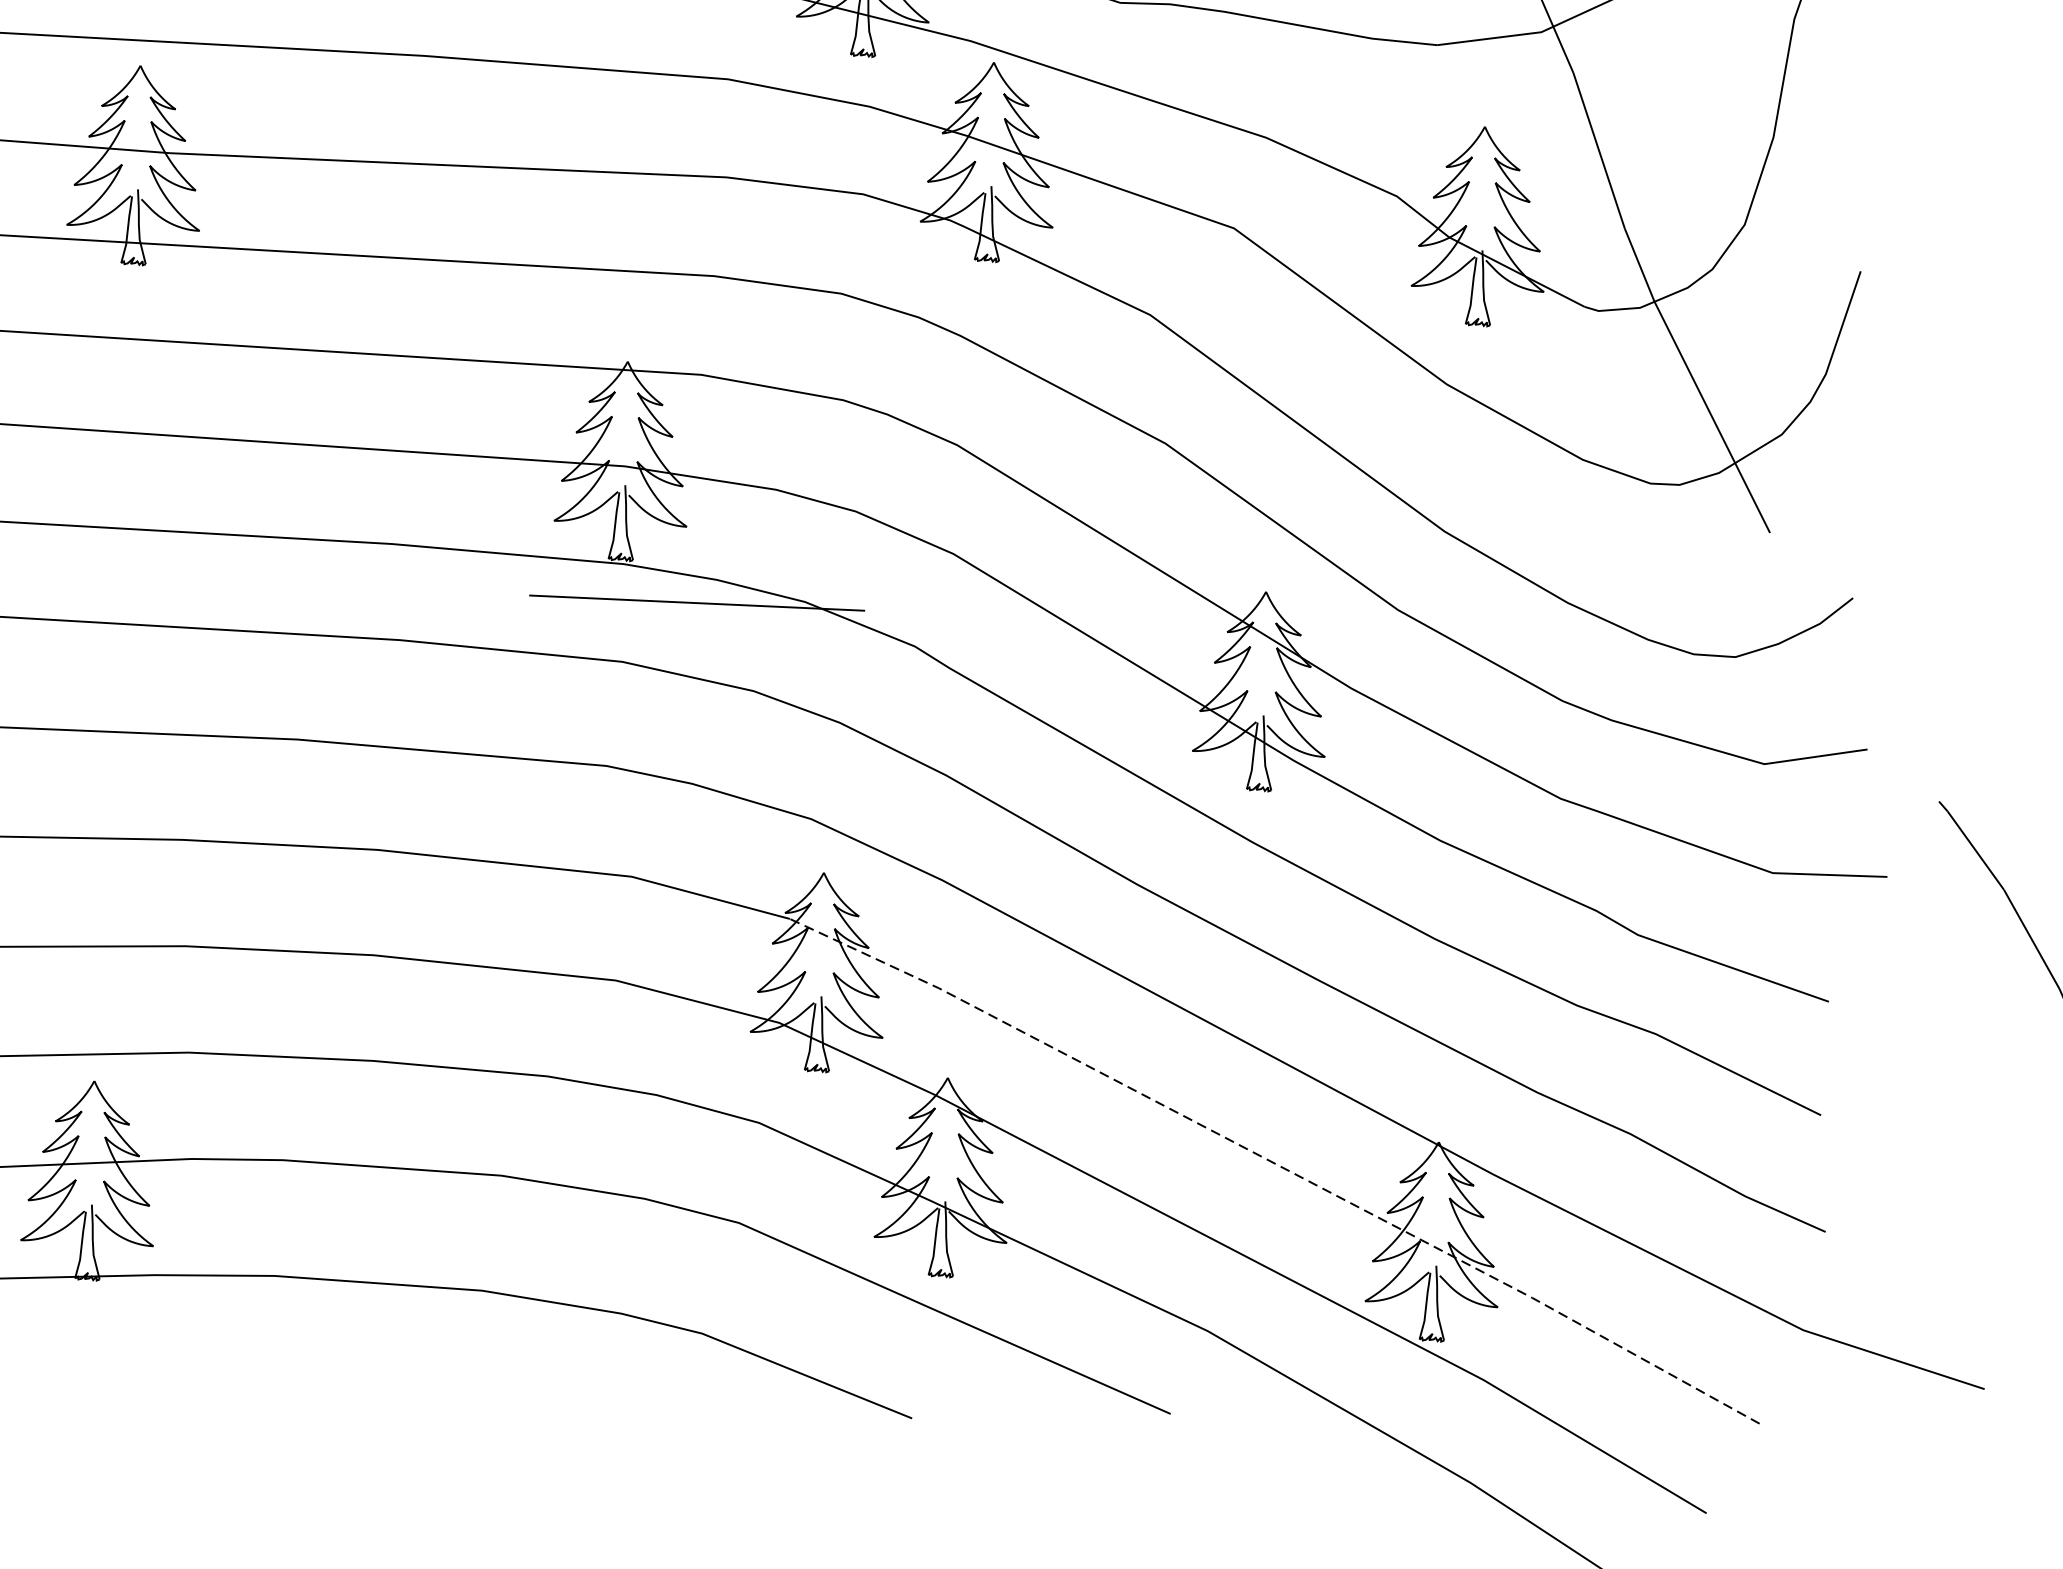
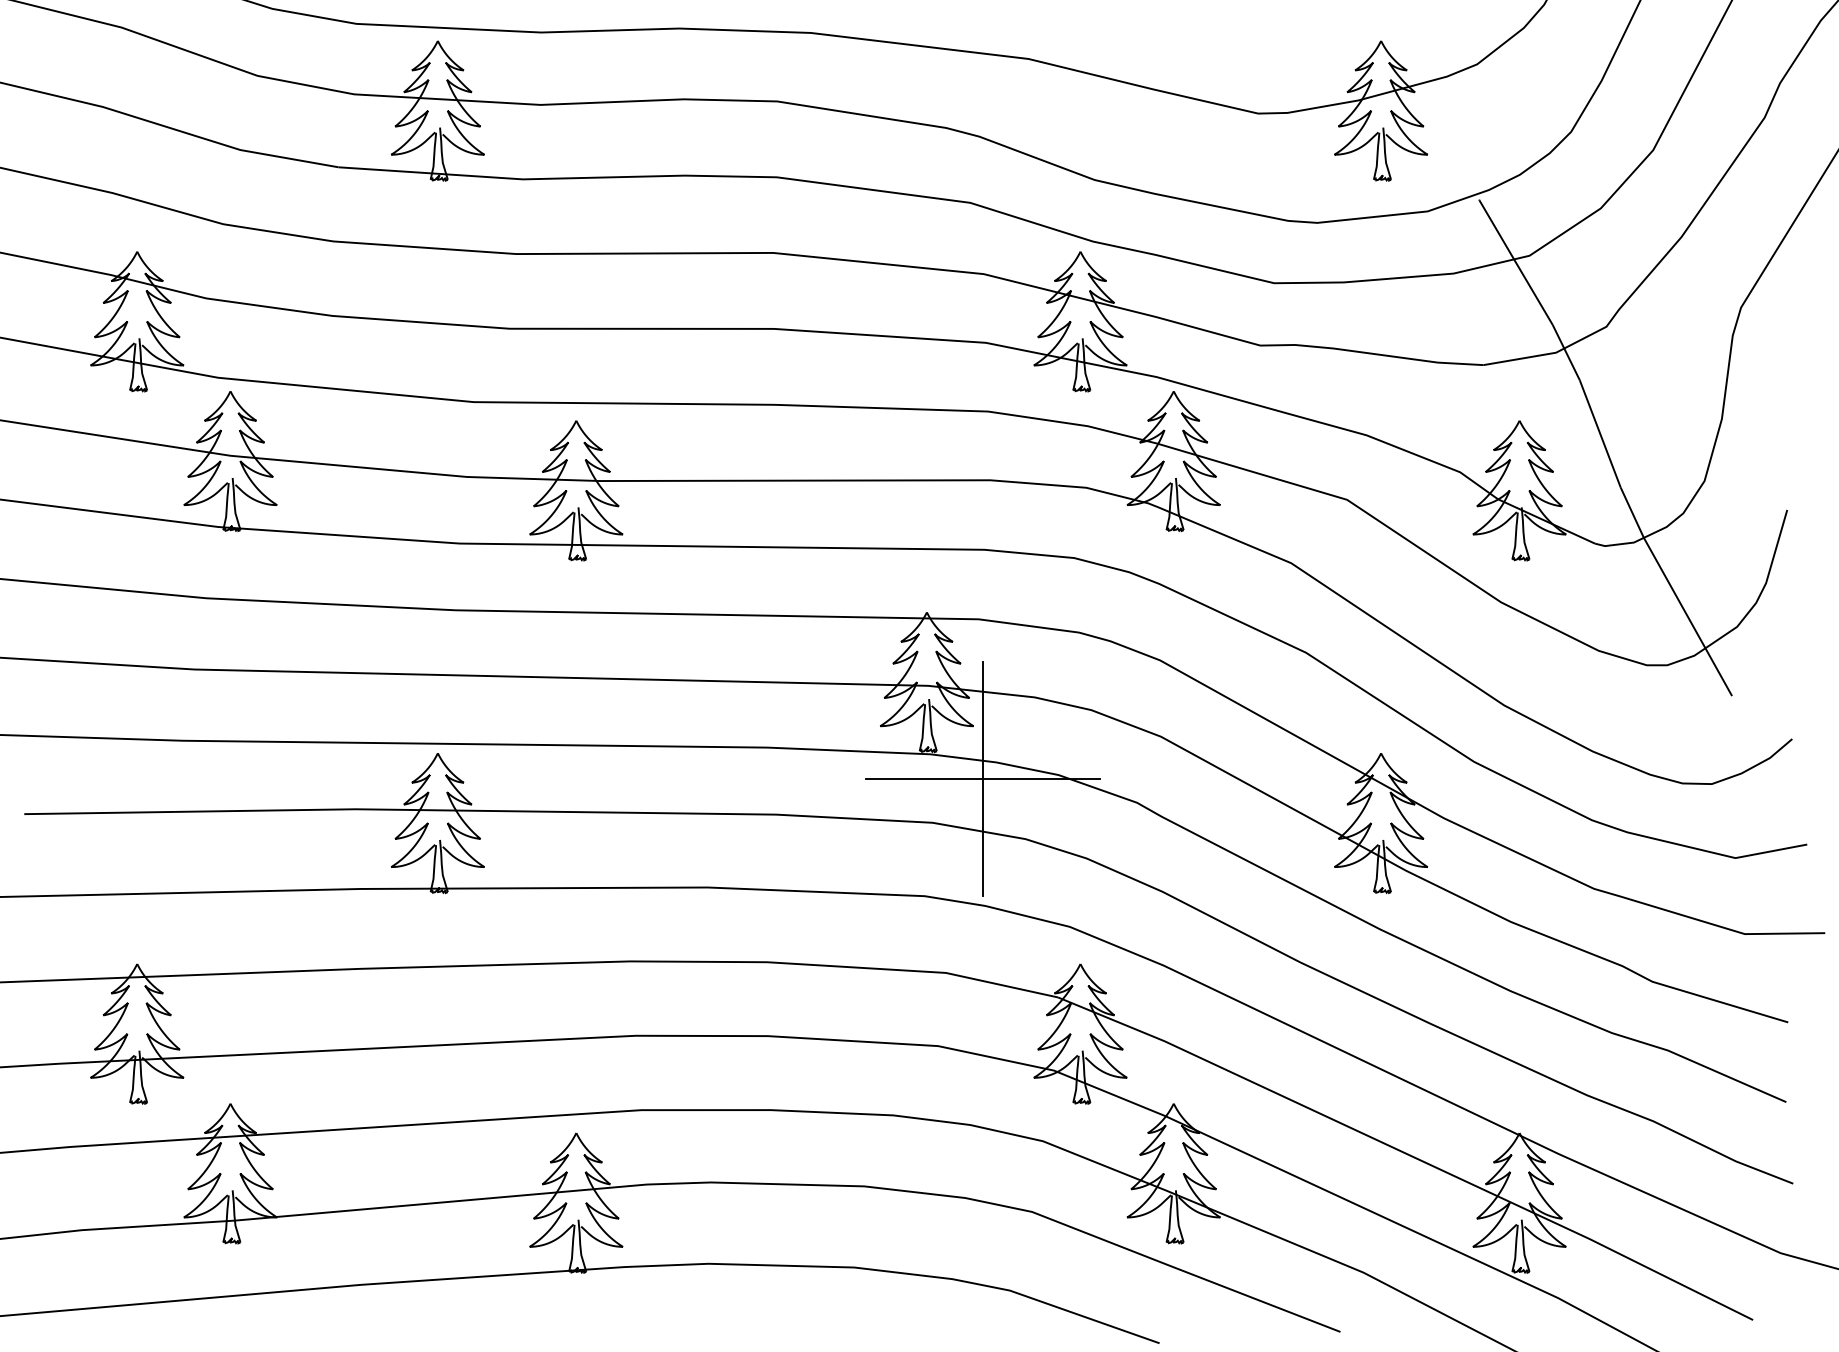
line: (697, 603) -> (983, 779), added
line: (1277, 1165) -> (1407, 1154), dashed -> solid

